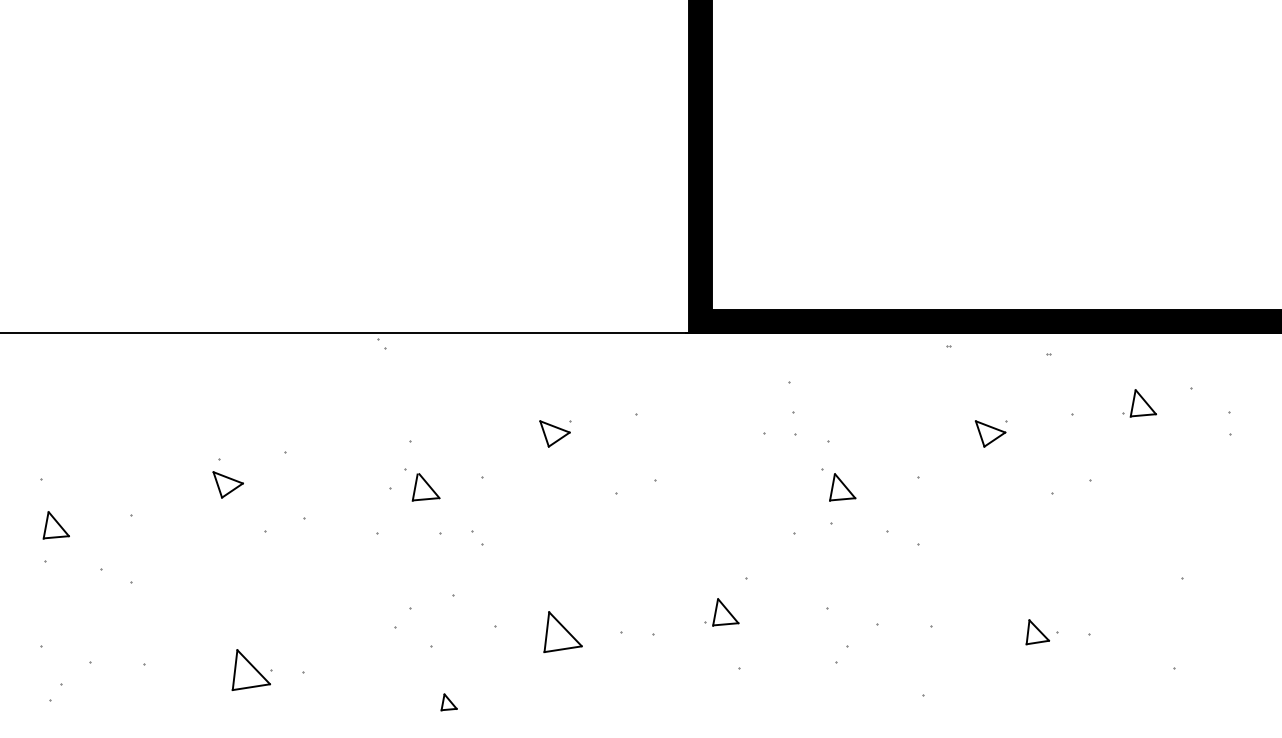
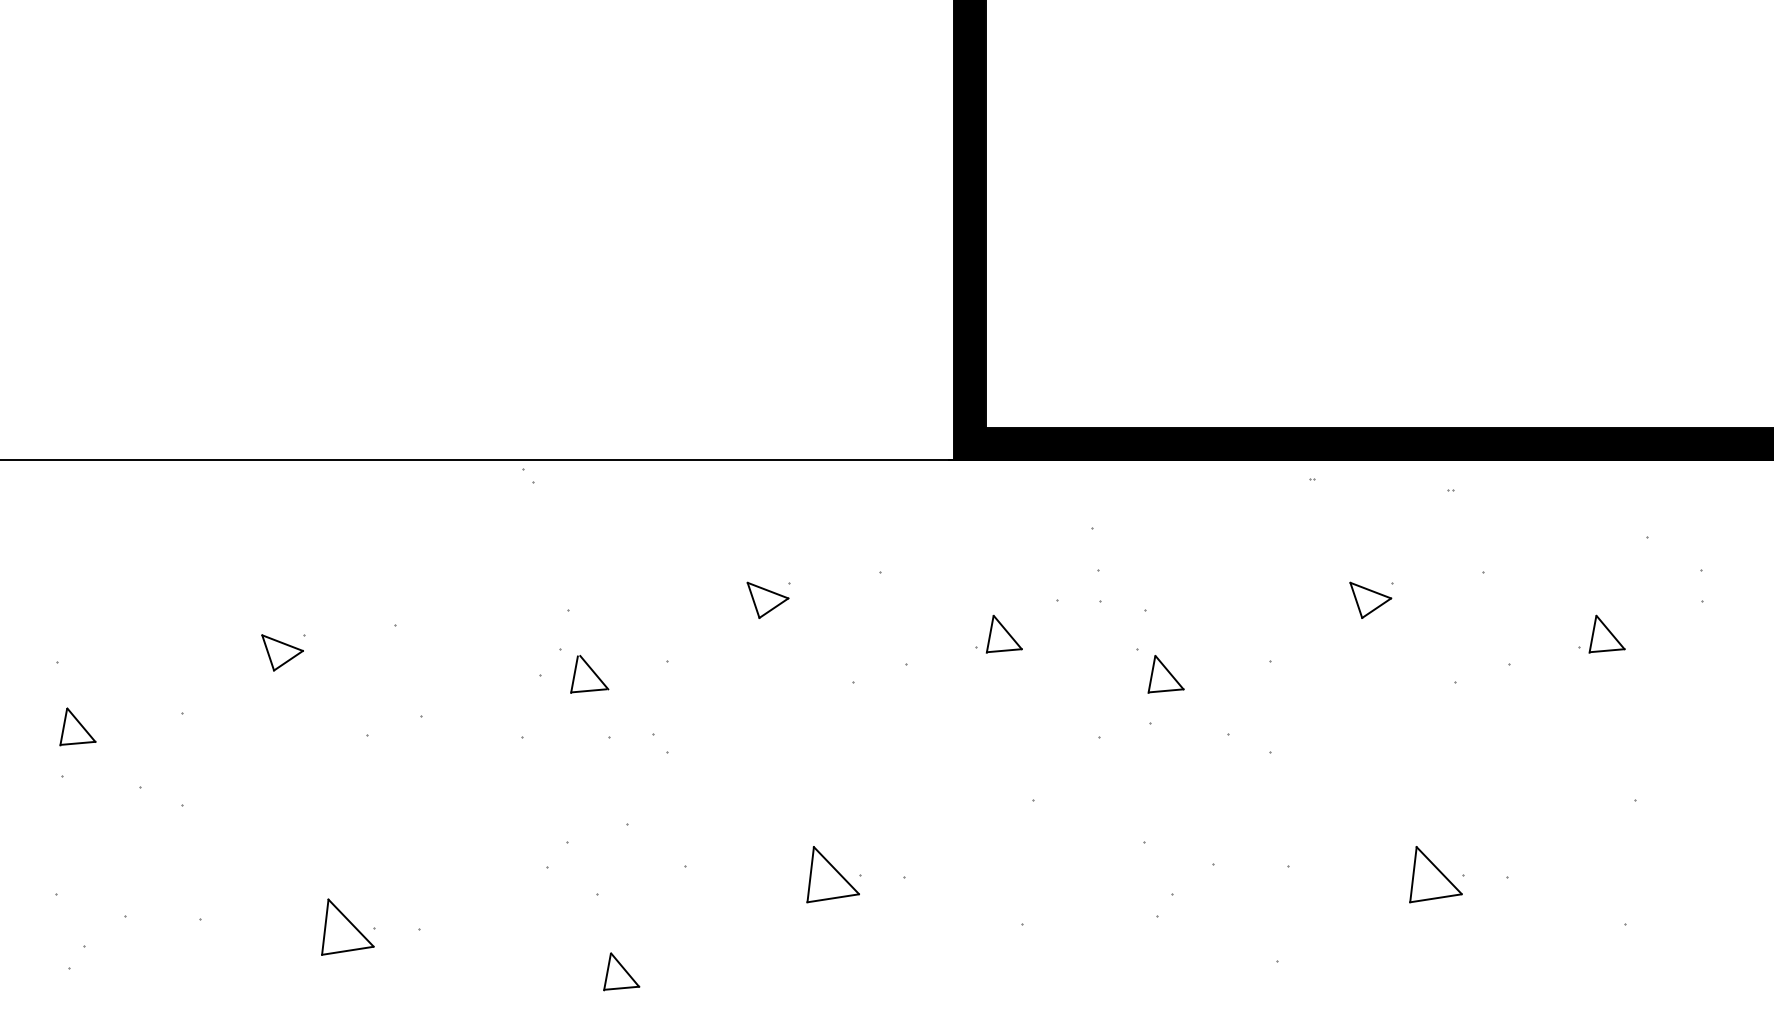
part: (1139, 403) -> (1601, 634), moved
part: (227, 484) -> (281, 652), moved
part: (721, 612) -> (998, 634), moved
part: (562, 631) -> (832, 873), moved
part: (1037, 632) -> (1435, 875), size x1.67
part: (448, 702) -> (620, 971), size x1.67

